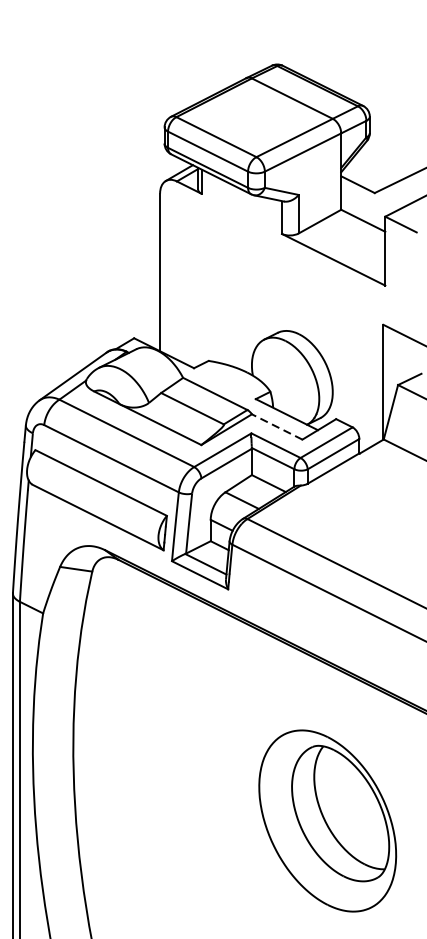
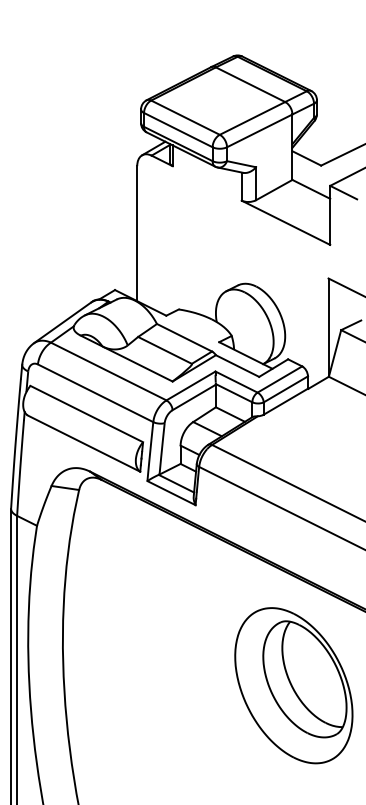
line: (277, 426) -> (237, 365), dashed -> solid
part: (327, 820) -> (293, 685), moved

